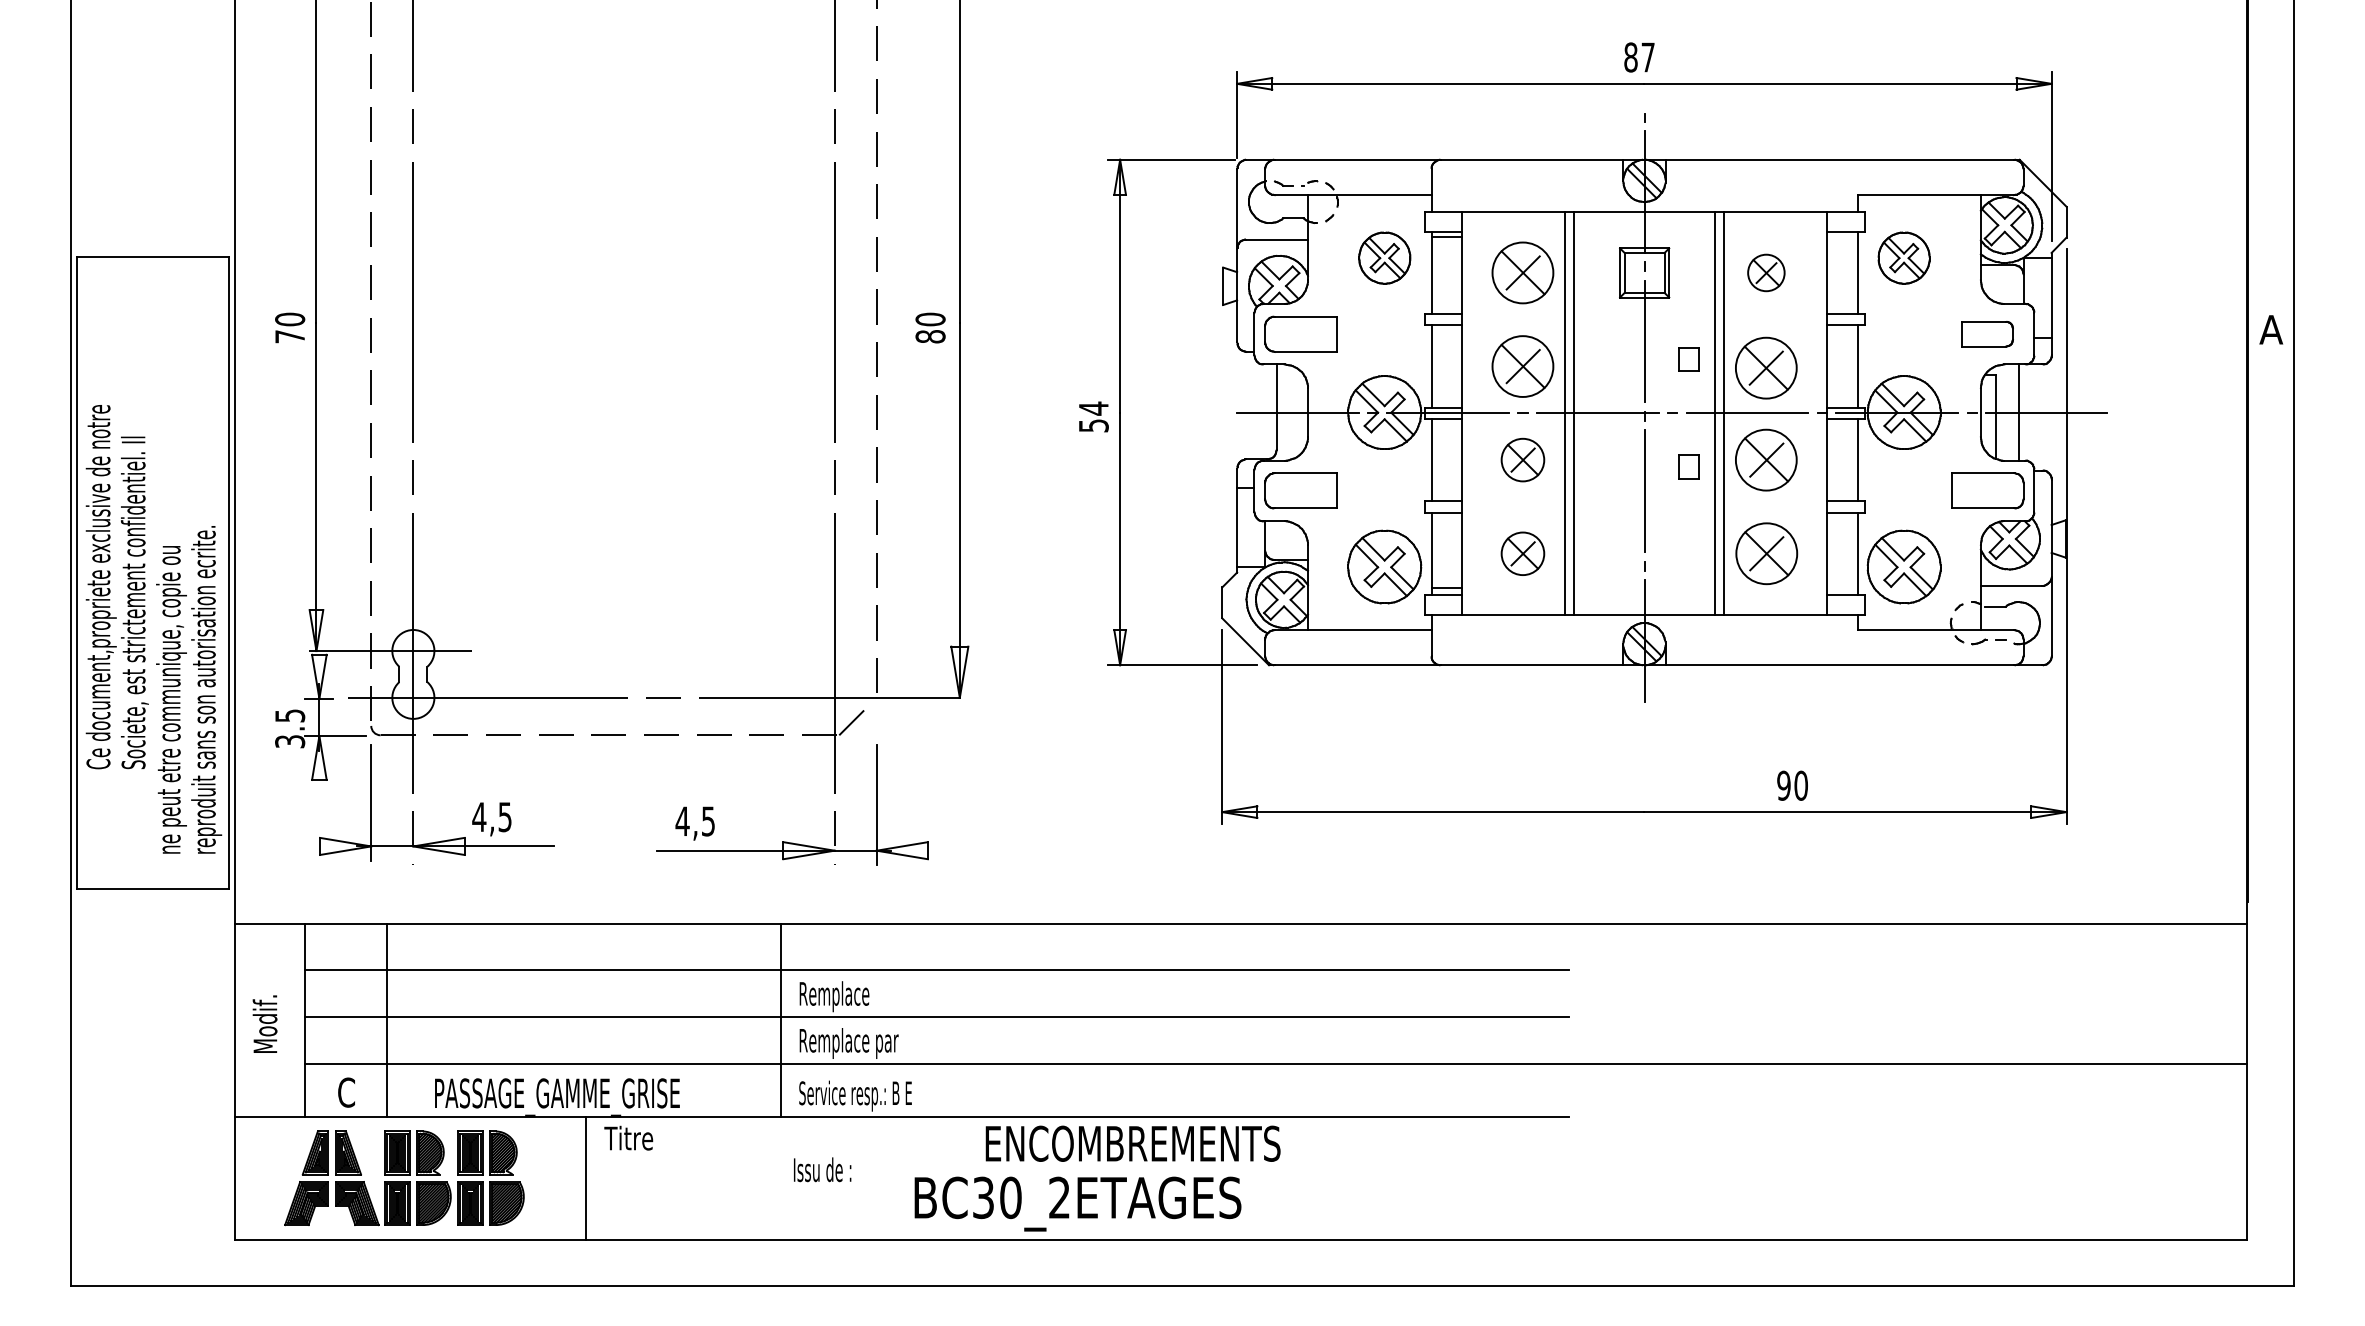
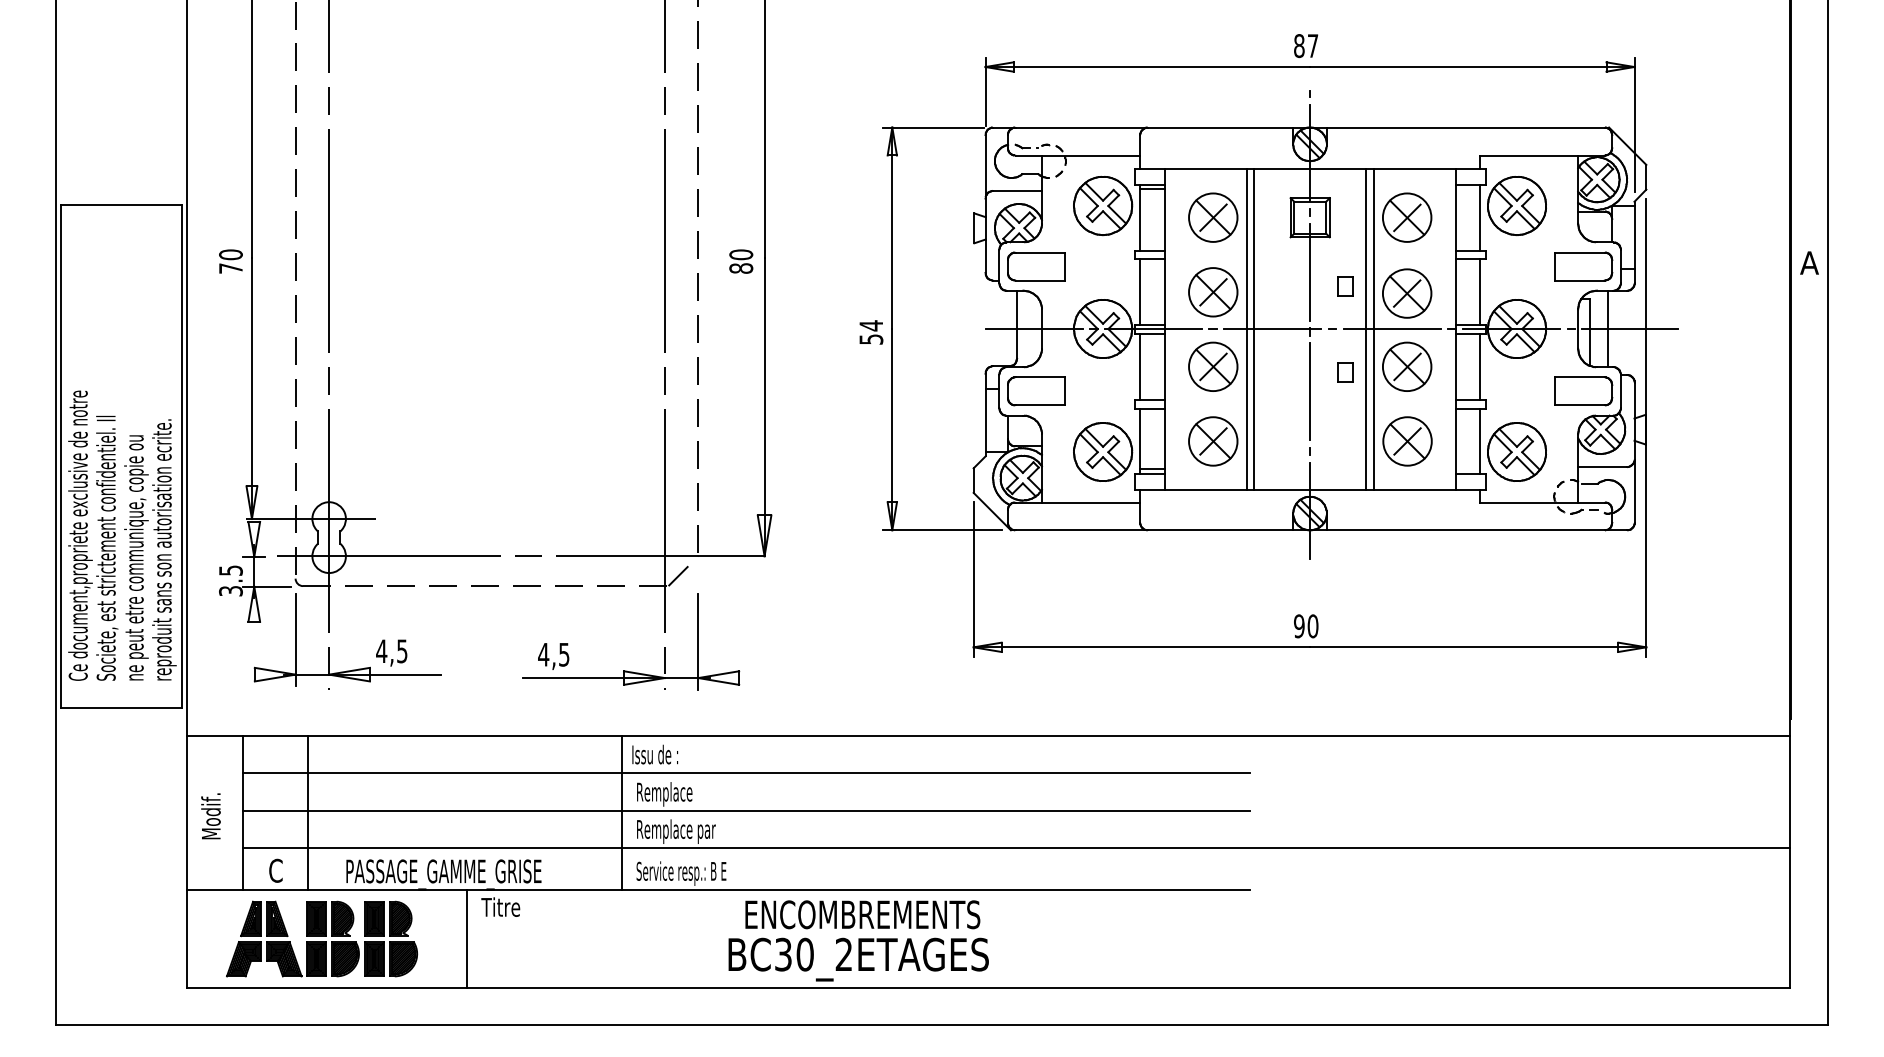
part: (1384, 257) -> (1102, 205), size x1.43
part: (1903, 257) -> (1516, 205), size x1.43
part: (1766, 272) -> (1407, 217), size x1.67
part: (1987, 333) -> (1583, 265), size x1.43
part: (1522, 459) -> (1212, 366), size x1.43
part: (1522, 553) -> (1212, 441), size x1.43
text: (116, 587) -> (92, 536), moved
text: (1792, 785) -> (1306, 626), moved
text: (1132, 1143) -> (862, 914), moved
text: (822, 1169) -> (655, 754), moved

